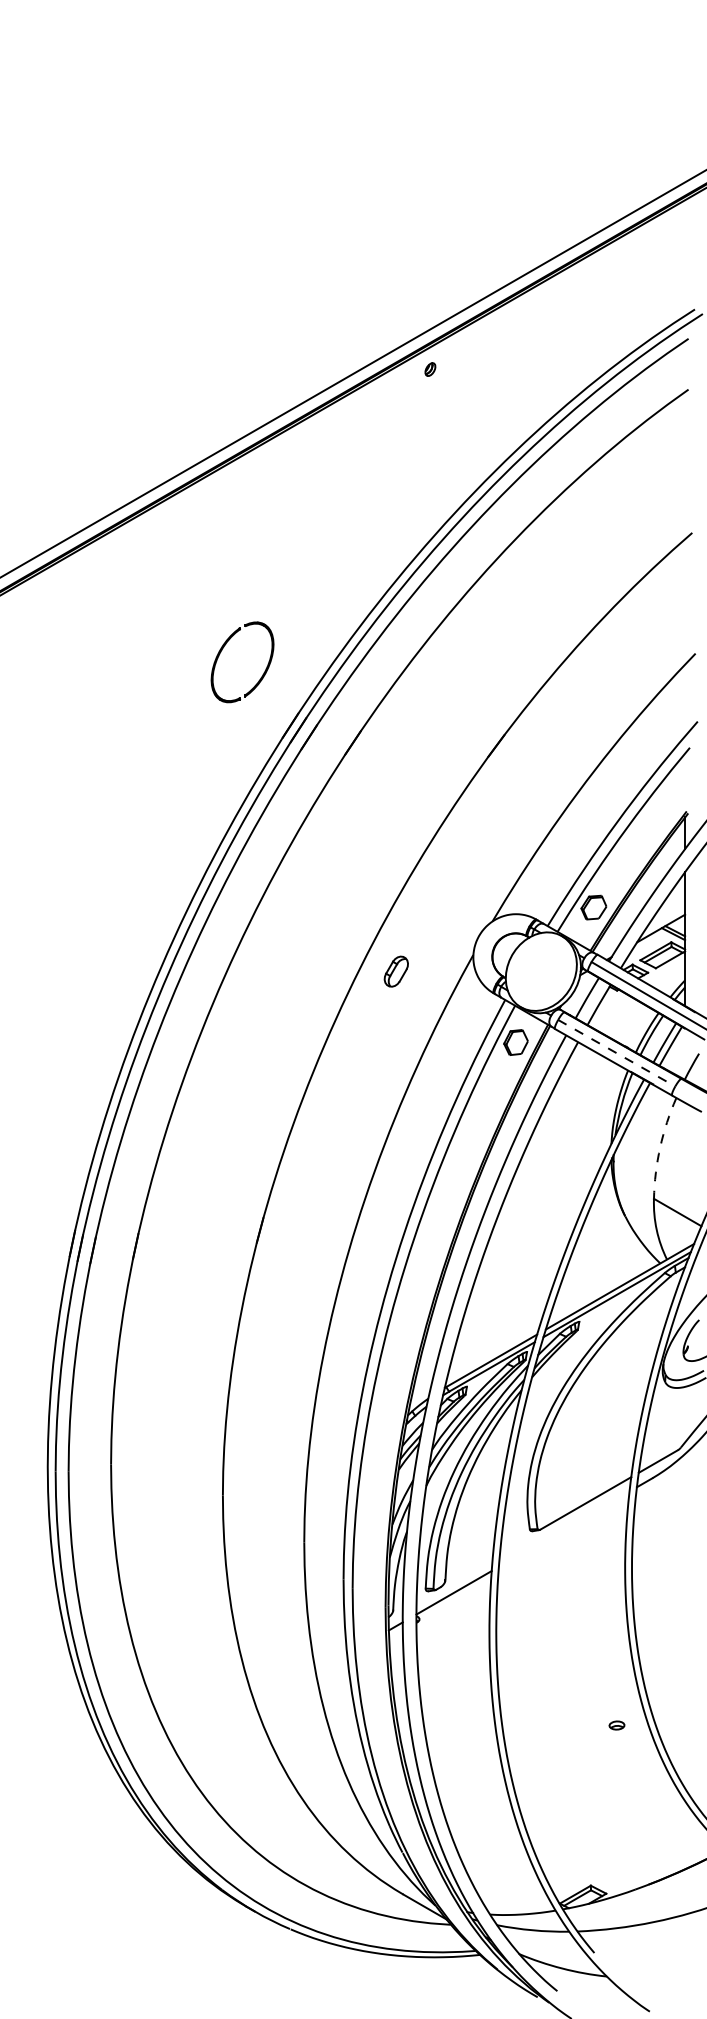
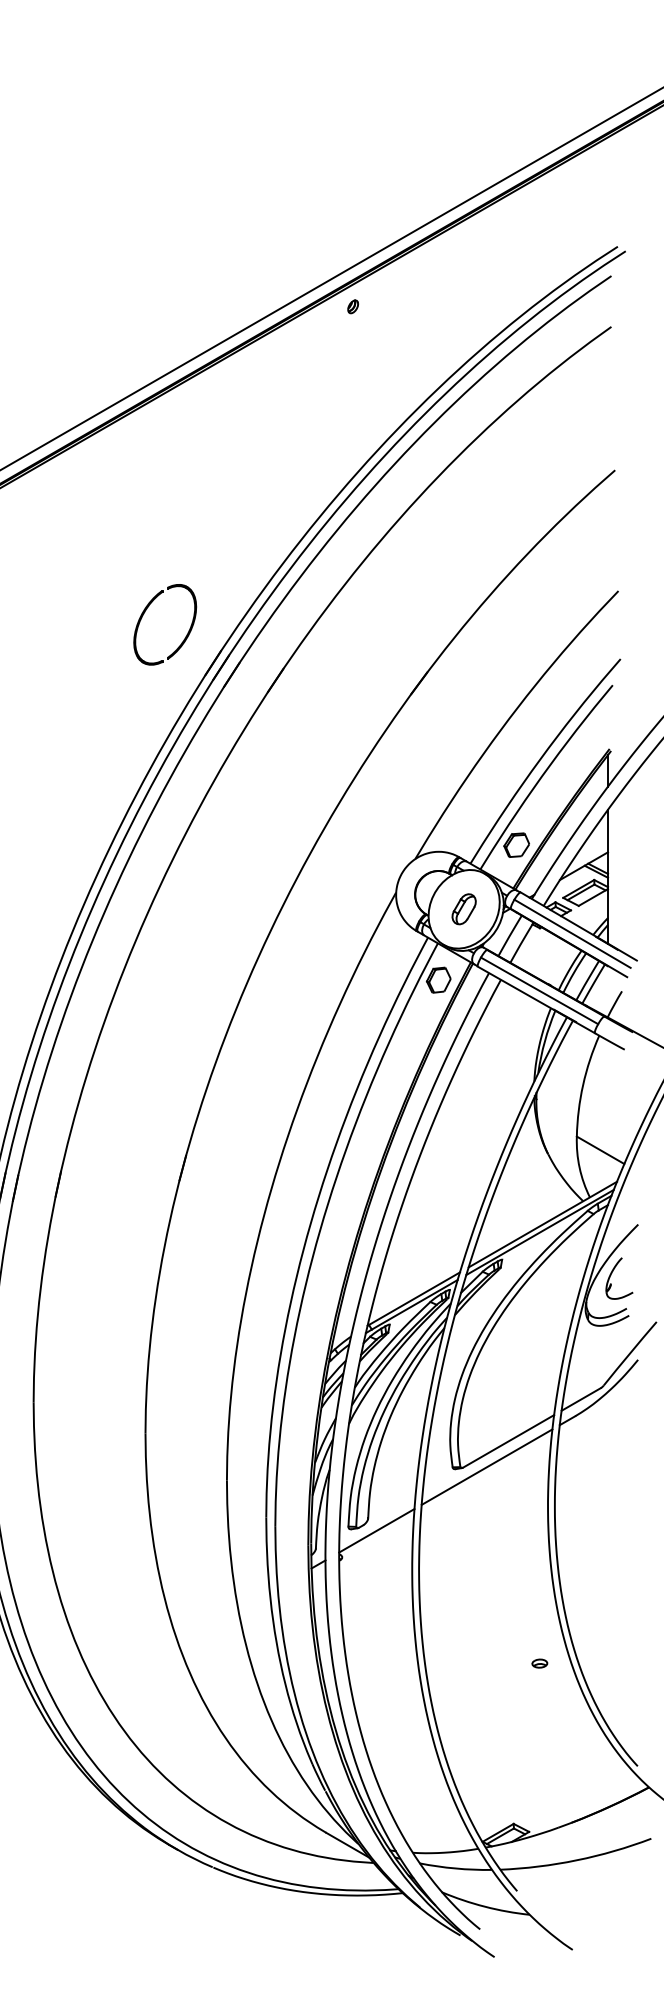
part: (221, 652) -> (144, 614), moved
part: (395, 971) -> (463, 909), moved
line: (617, 1053) -> (540, 991), dashed -> solid
arc: (660, 1147) -> (583, 1085), dashed -> solid
line: (563, 1528) -> (486, 1466), added

